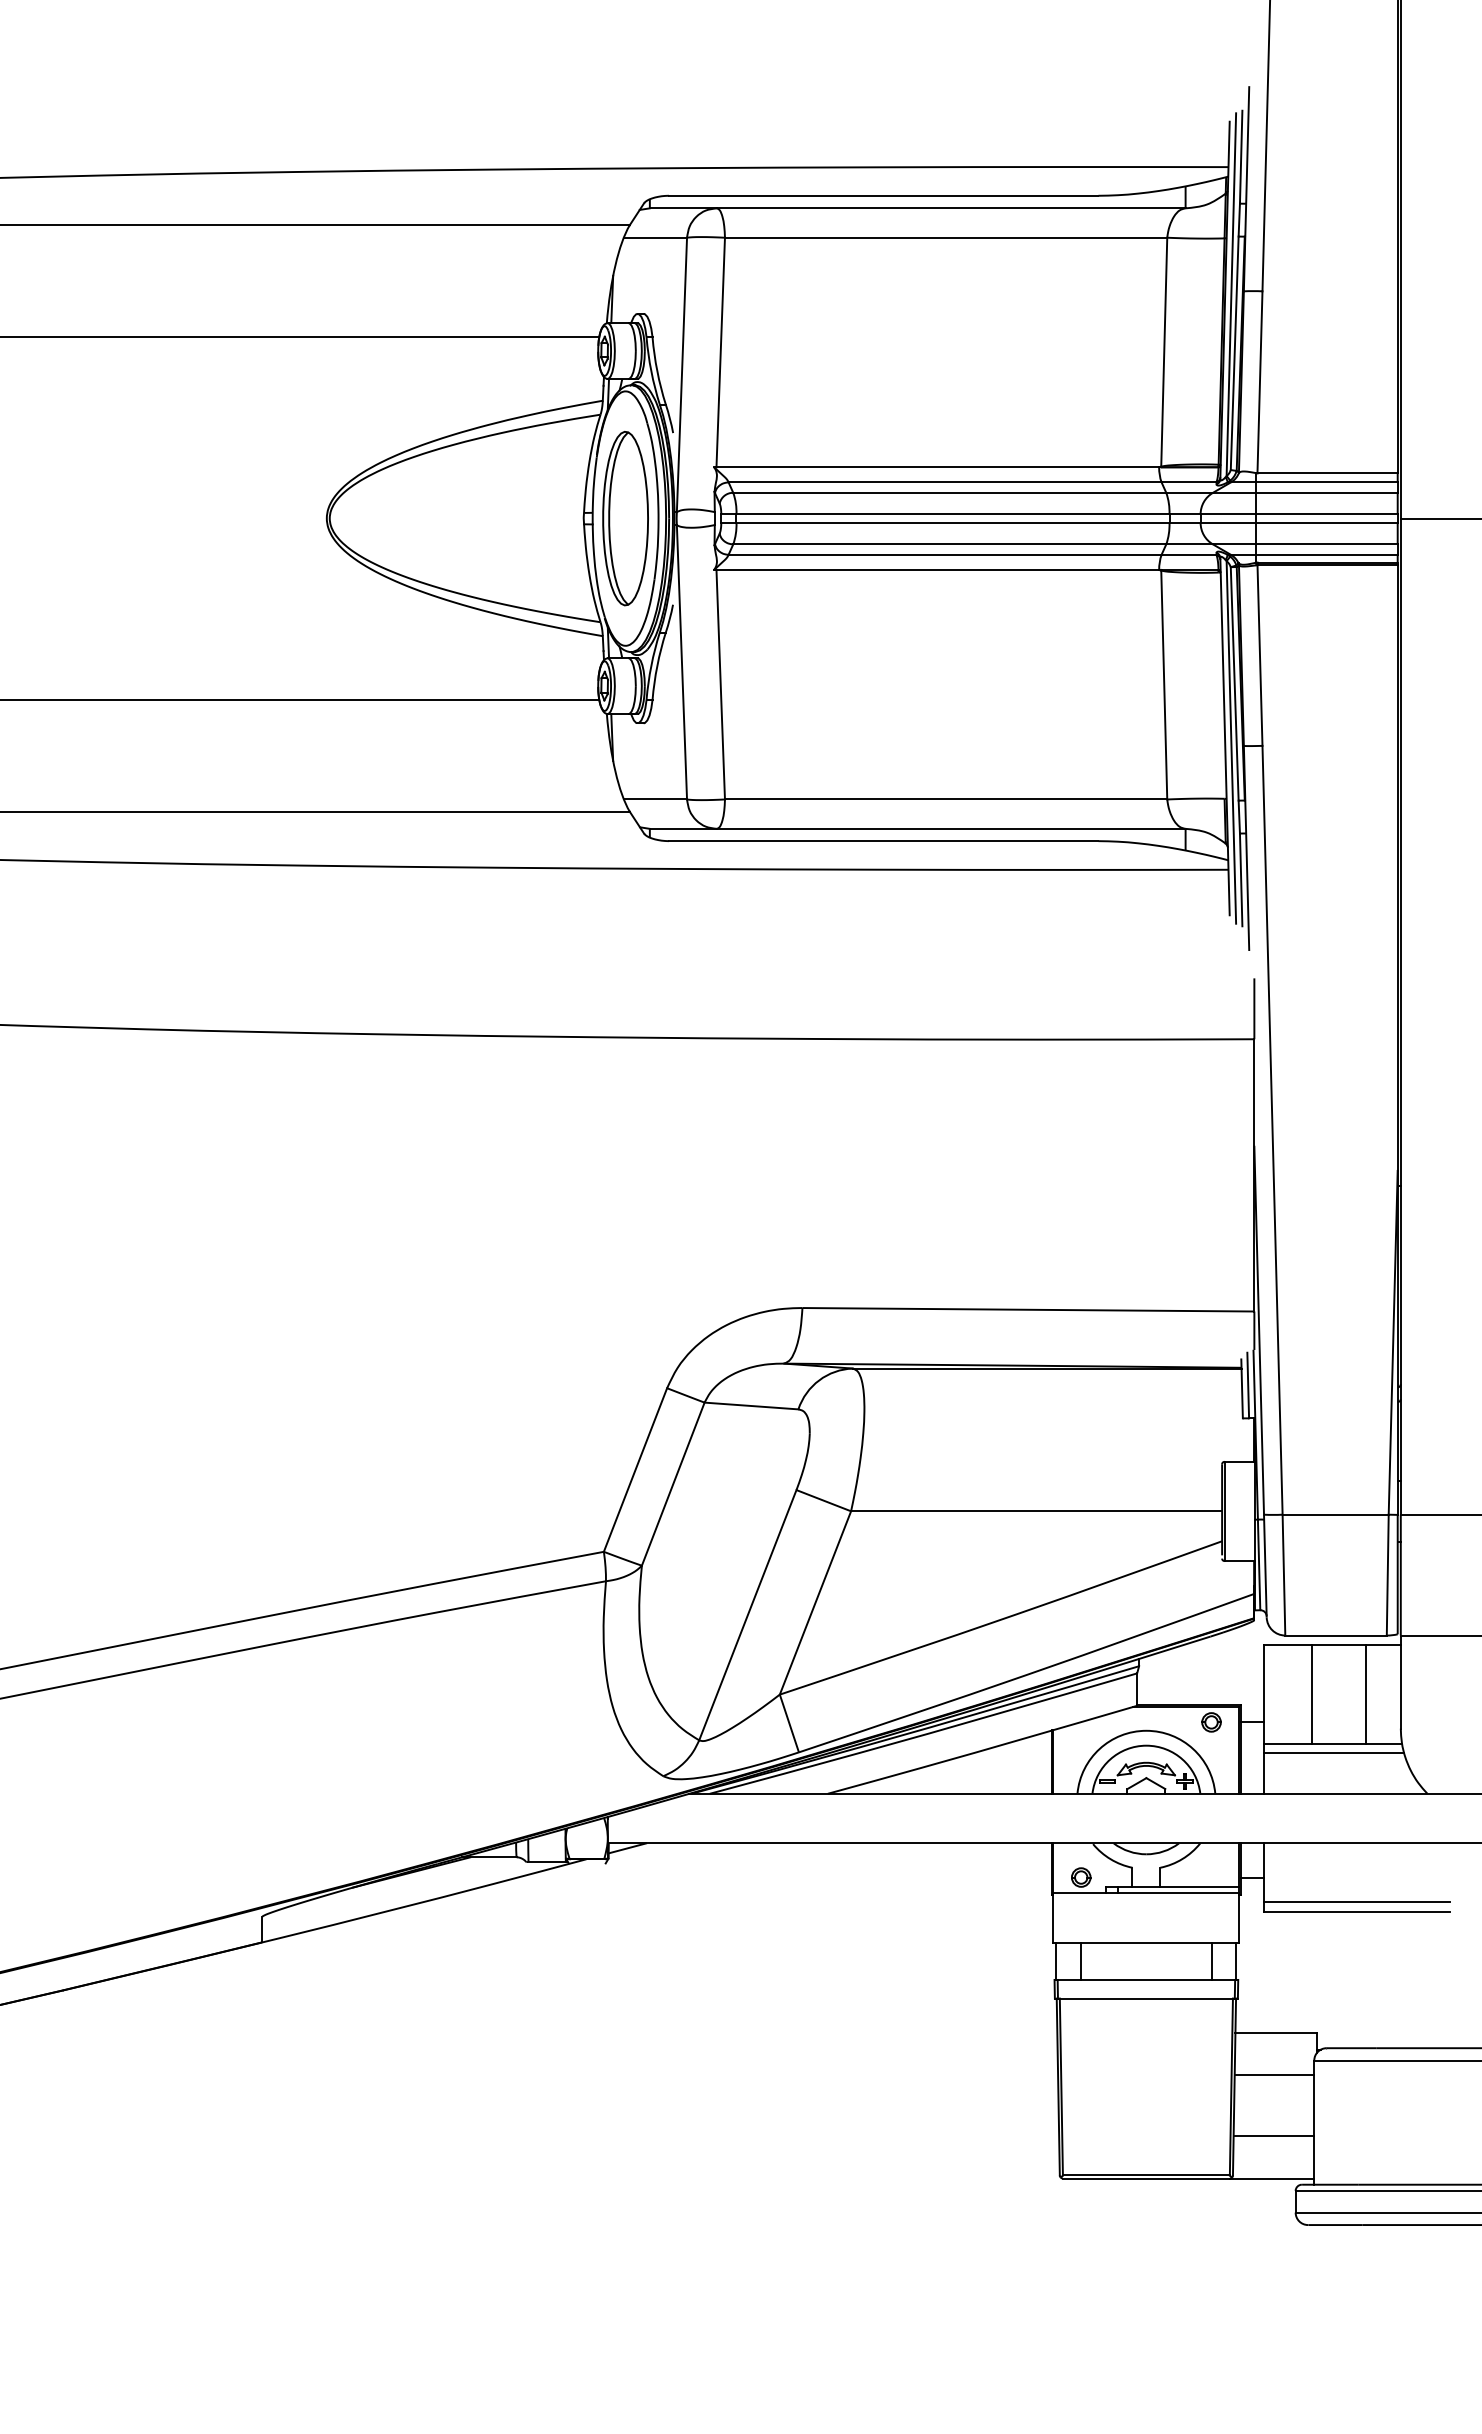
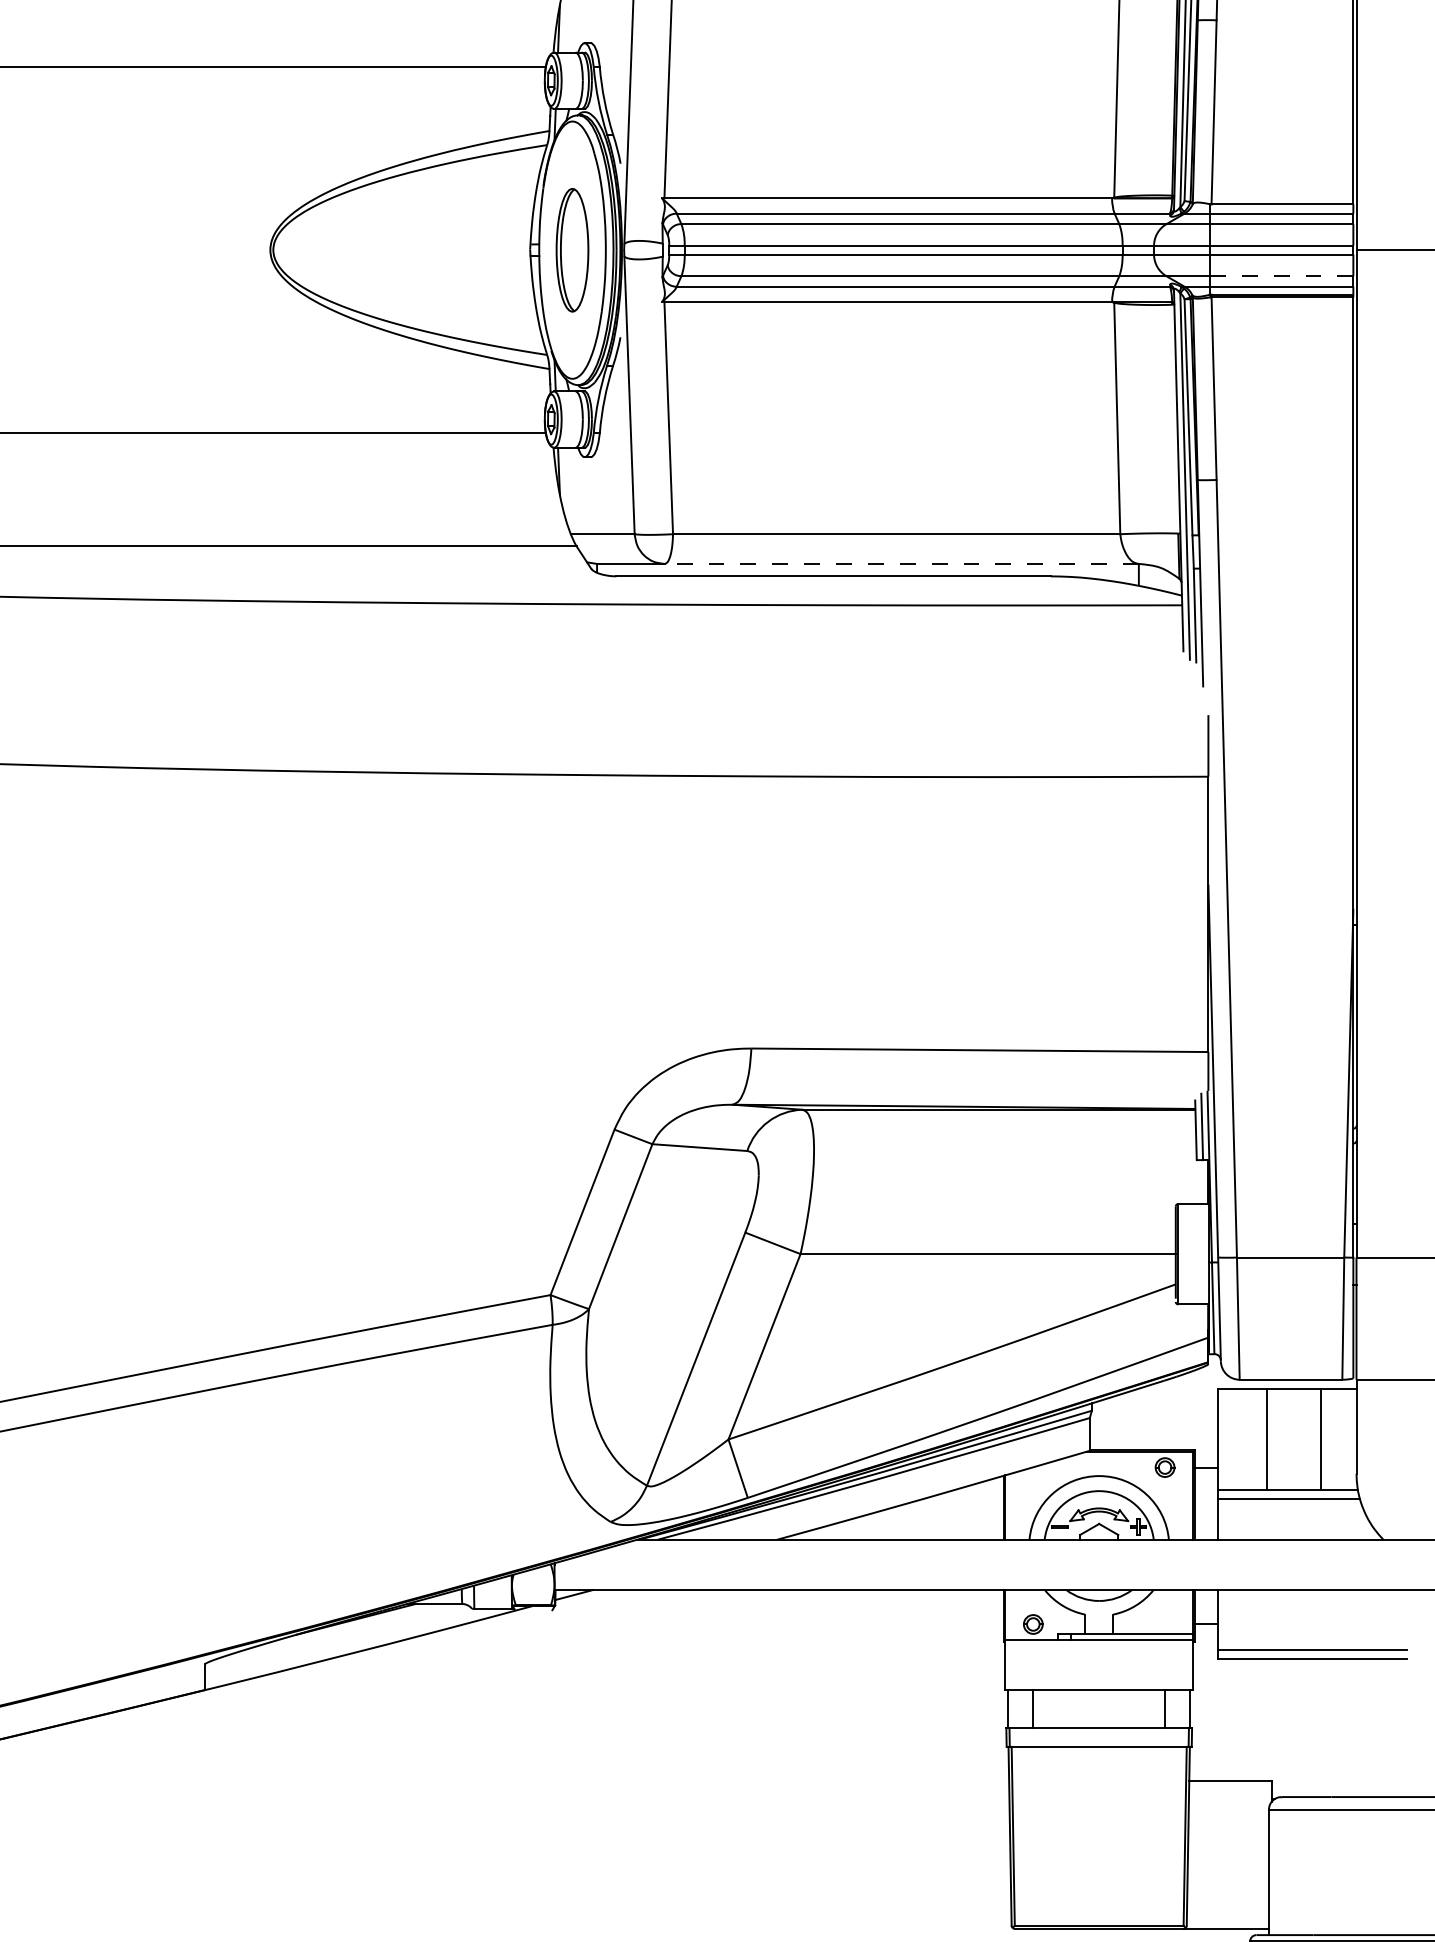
part: (625, 518) -> (572, 250), size x0.7
line: (1326, 544) -> (1281, 276), solid -> dashed
line: (950, 828) -> (901, 563), solid -> dashed
line: (1274, 2074) -> (1228, 1823), removed
line: (1273, 2136) -> (1227, 1886), removed

